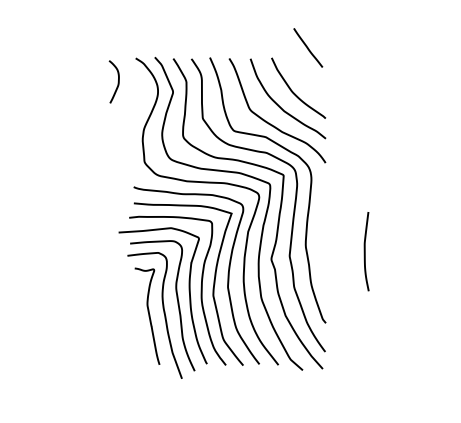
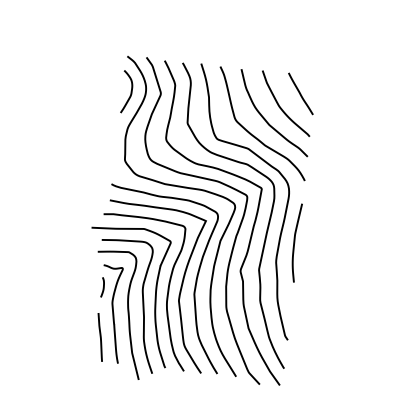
line: (308, 47) -> (301, 93), moved
curve: (117, 82) -> (130, 93), moved
curve: (365, 251) -> (294, 242), moved
curve: (136, 290) -> (103, 287), added
line: (139, 340) -> (100, 337), added

